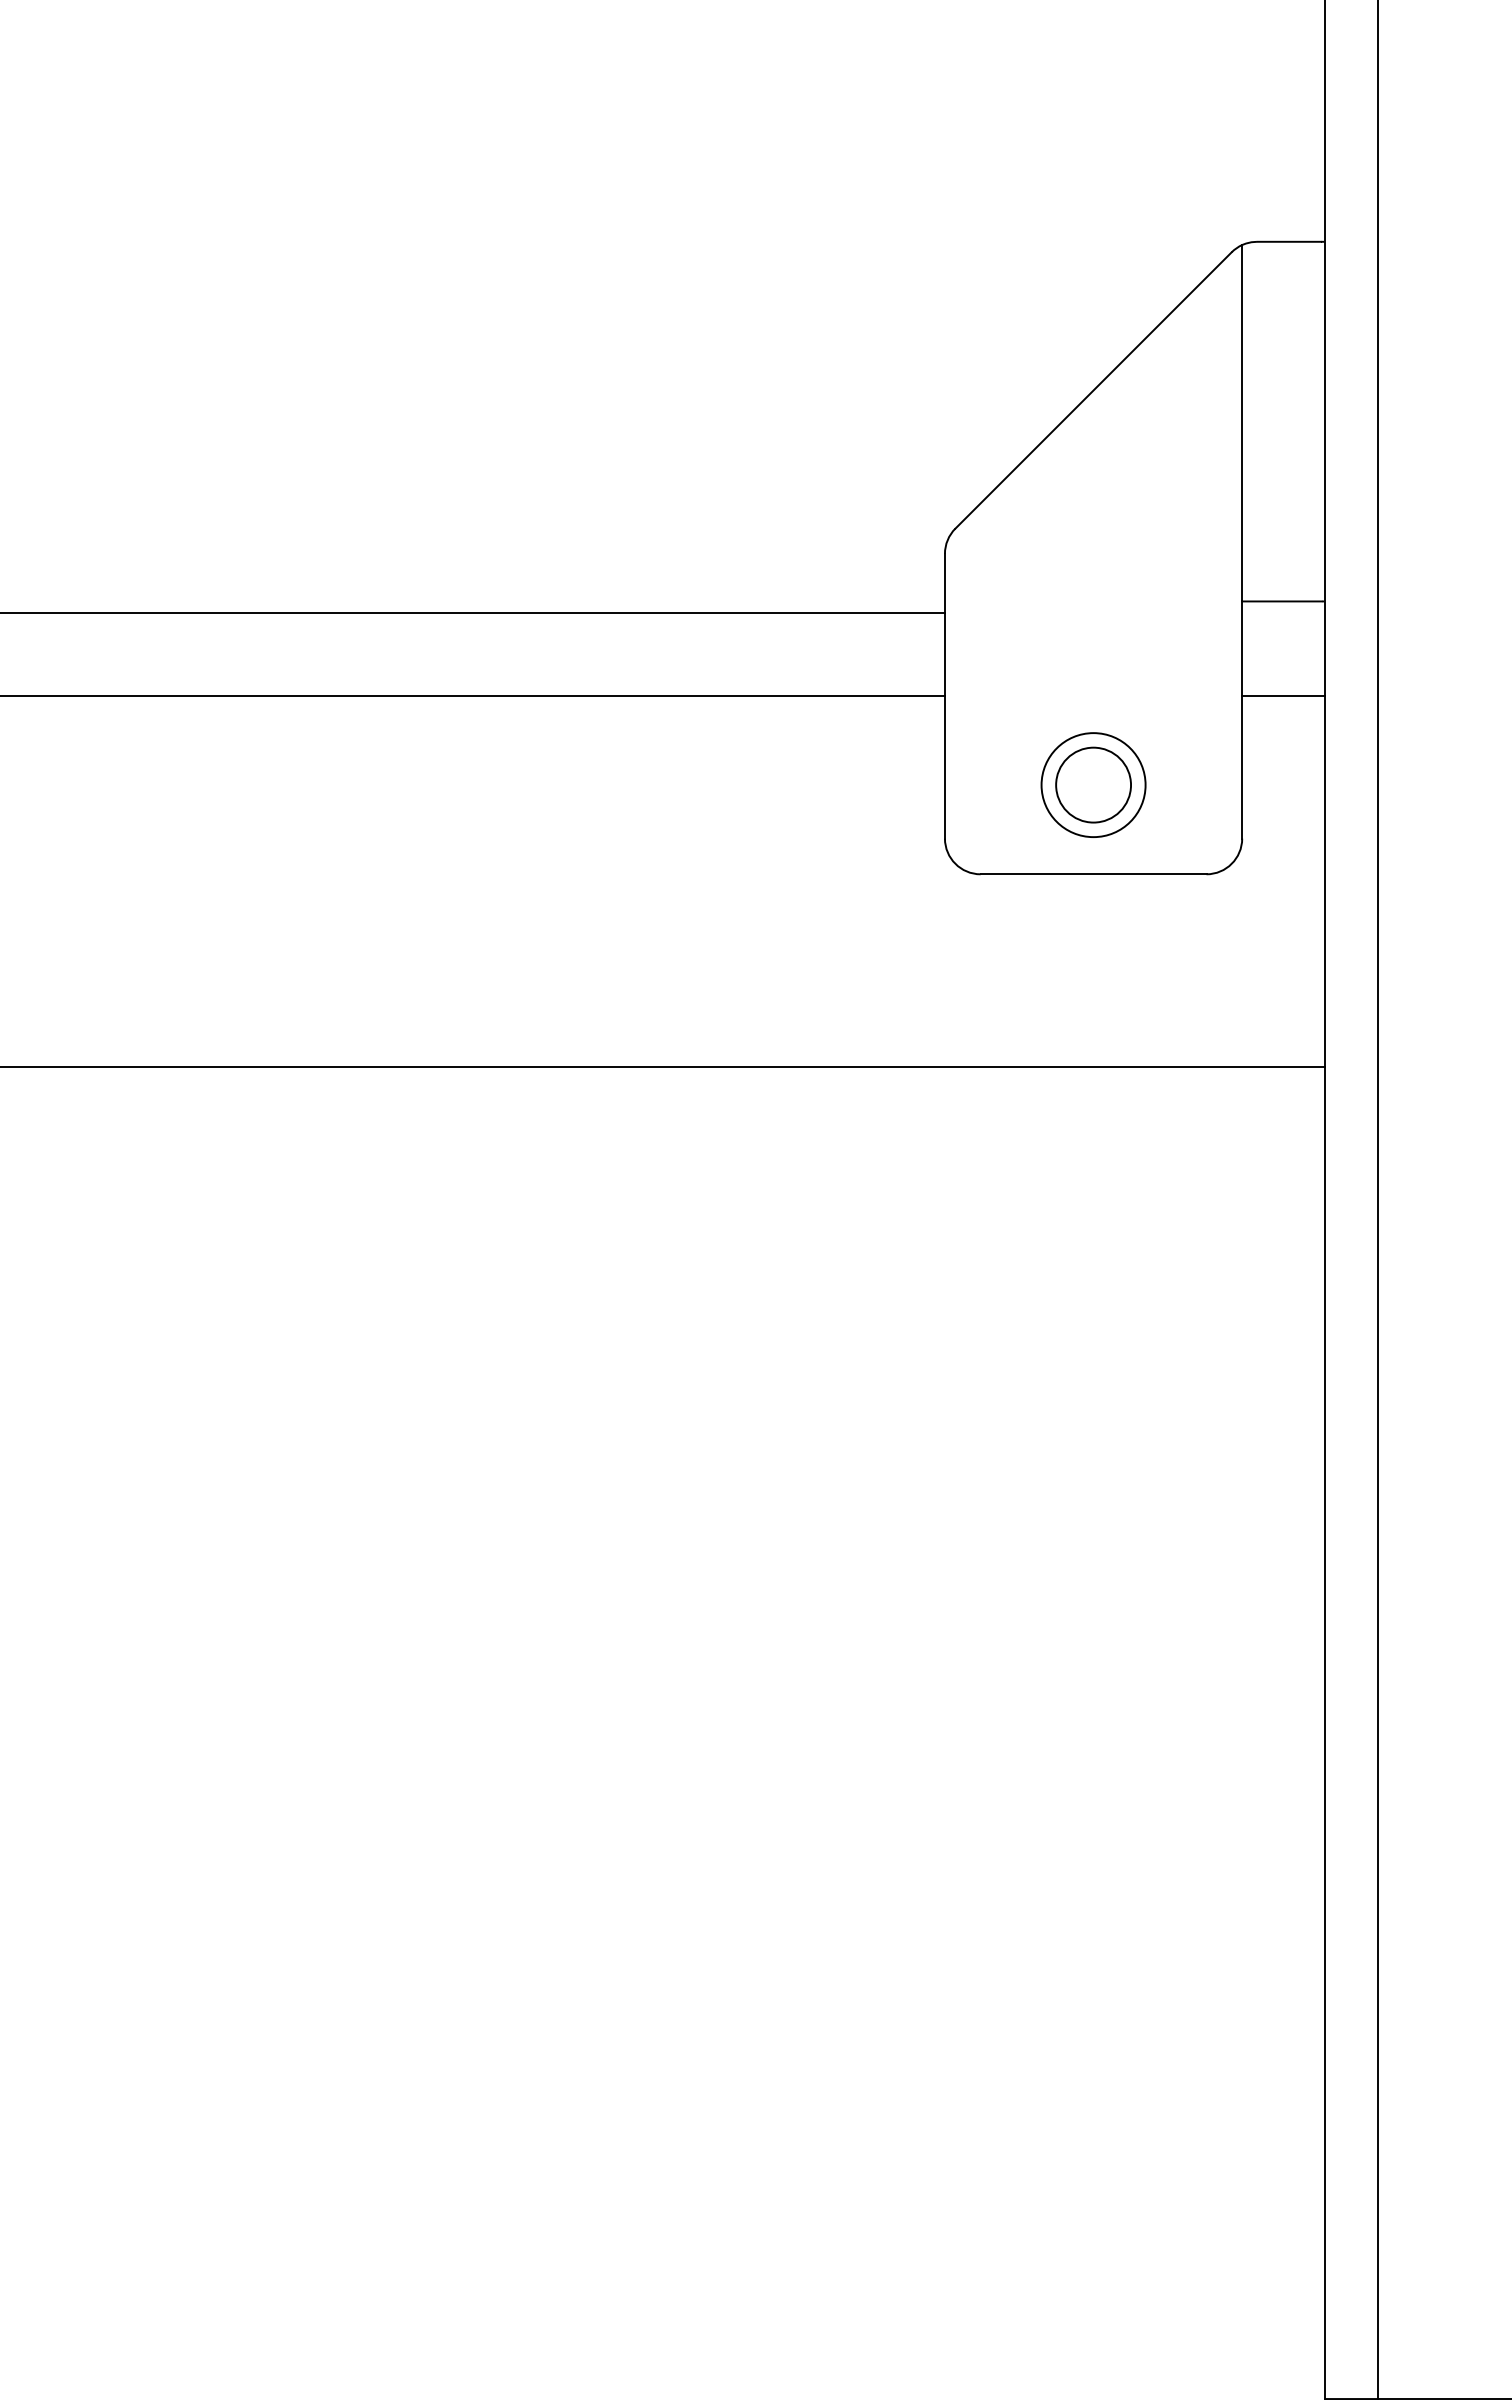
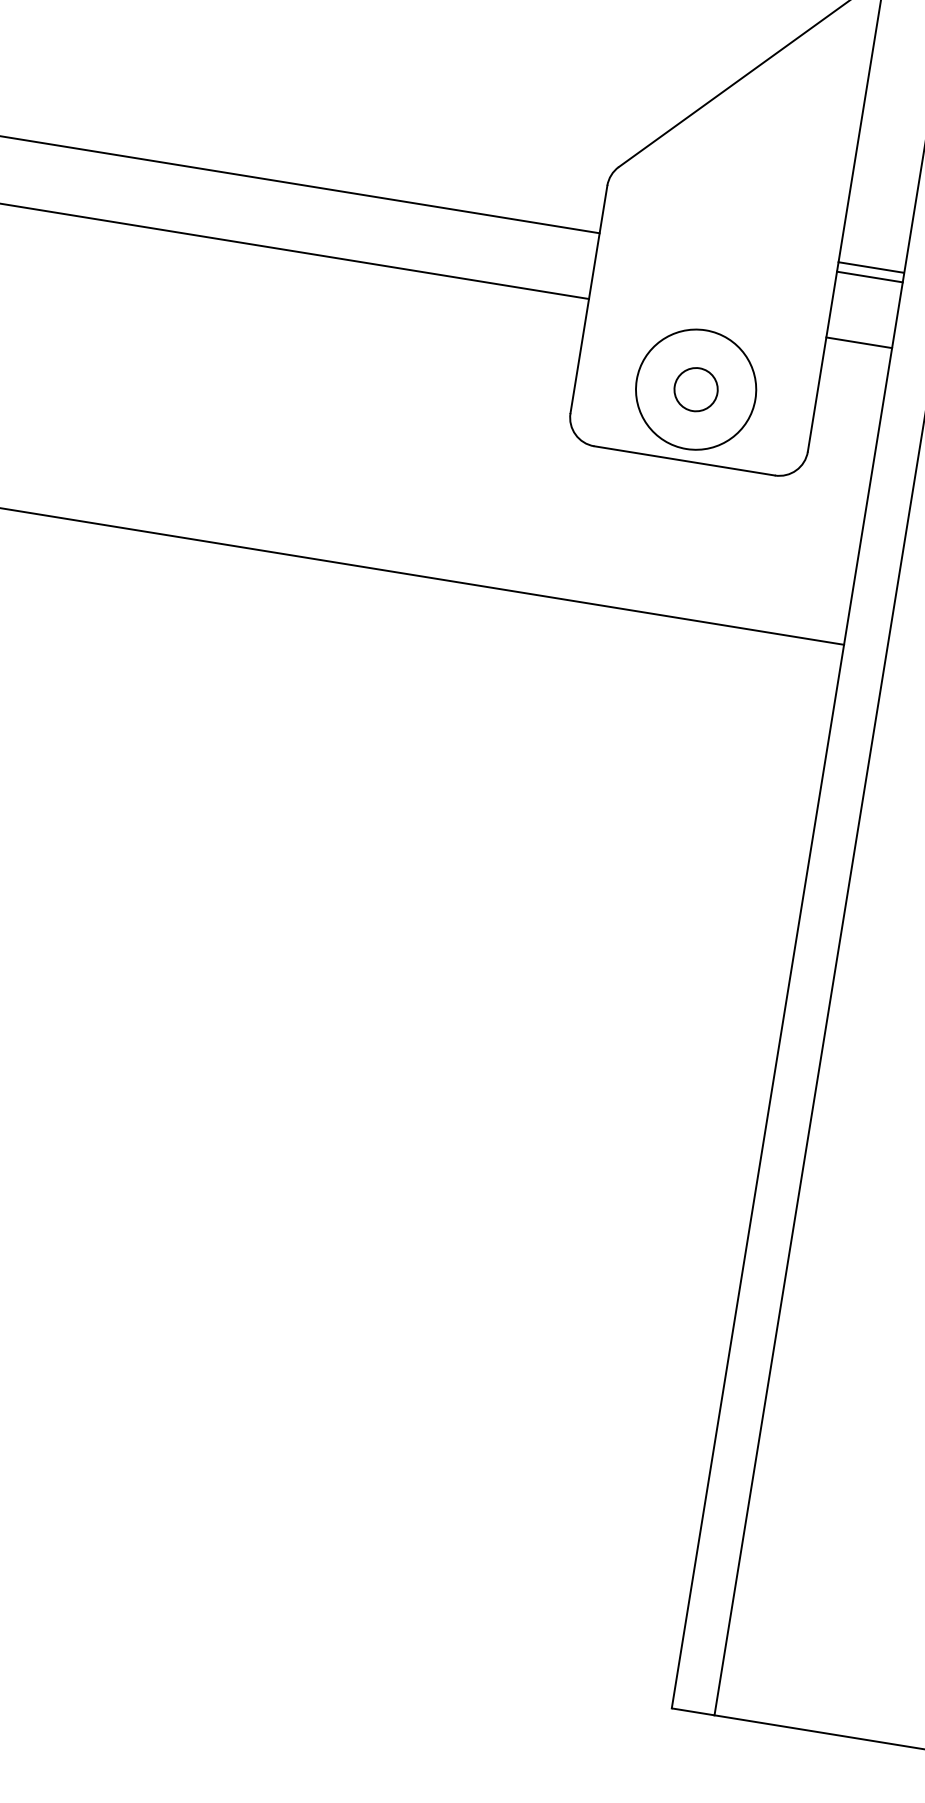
line: (1283, 613) -> (869, 277), added
circle: (1093, 784) -> (696, 389), size x0.71
circle: (1093, 784) -> (696, 389), size x1.43

